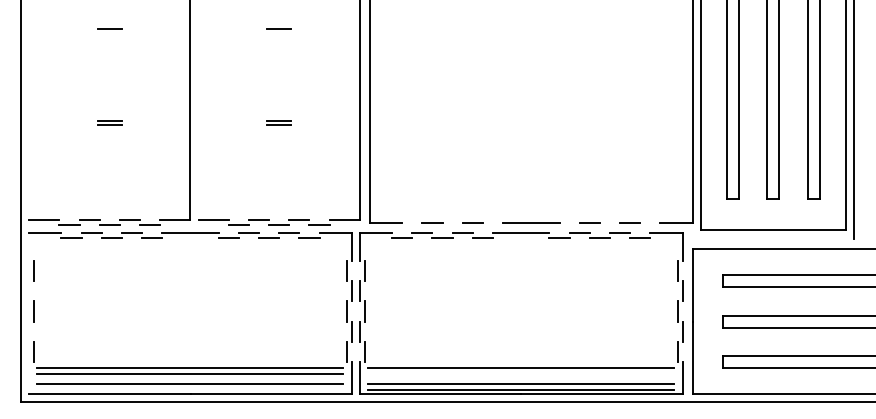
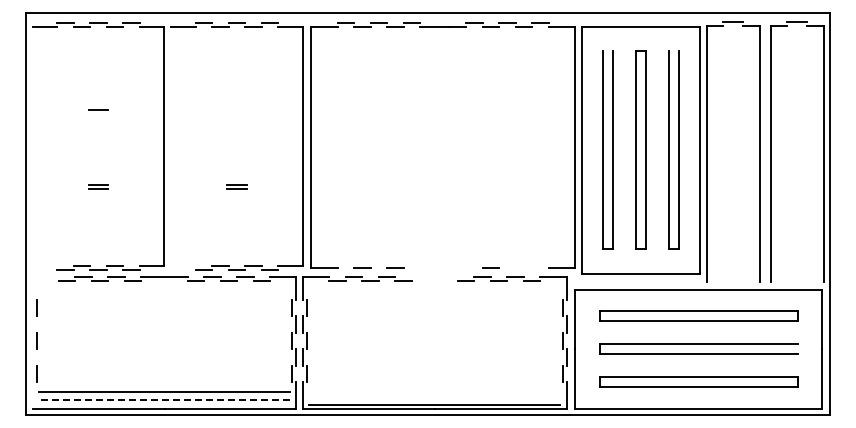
line: (278, 28) -> (236, 109), removed
line: (43, 220) -> (44, 266), removed
line: (213, 220) -> (183, 266), removed
line: (629, 221) -> (523, 267), removed
line: (531, 222) -> (443, 268), removed
line: (44, 232) -> (45, 276), removed
line: (520, 232) -> (434, 276), removed
line: (189, 367) -> (163, 386), removed
line: (520, 367) -> (434, 386), removed
line: (189, 384) -> (163, 400), solid -> dashed
line: (520, 384) -> (434, 400), removed

